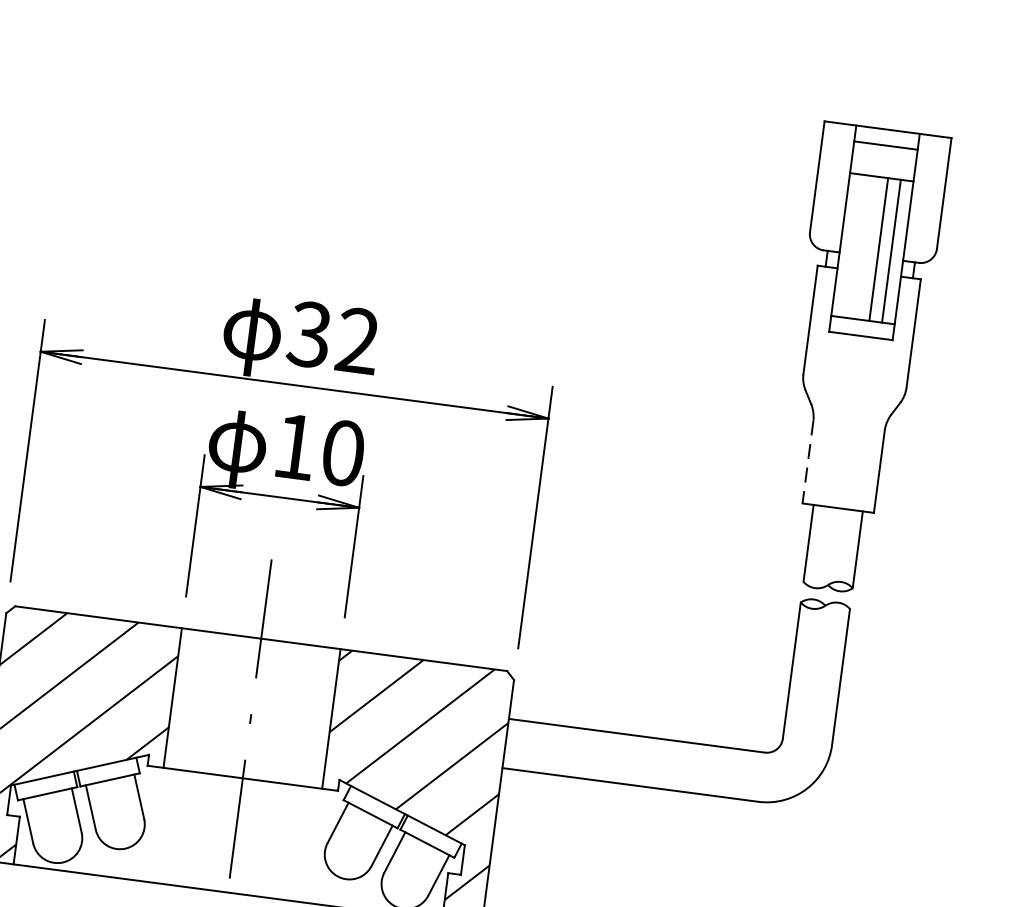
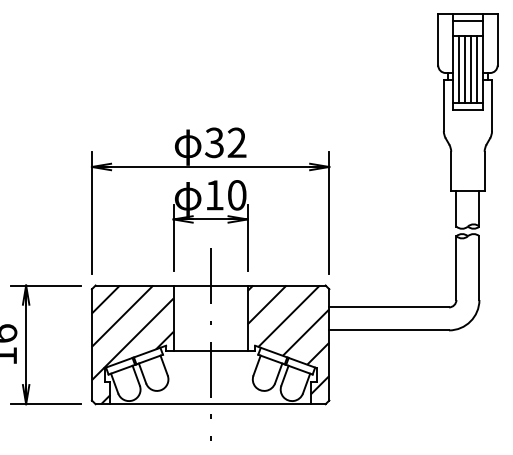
line: (854, 244) -> (459, 68), added
line: (865, 246) -> (464, 68), added
line: (808, 462) -> (451, 171), dashed -> solid

